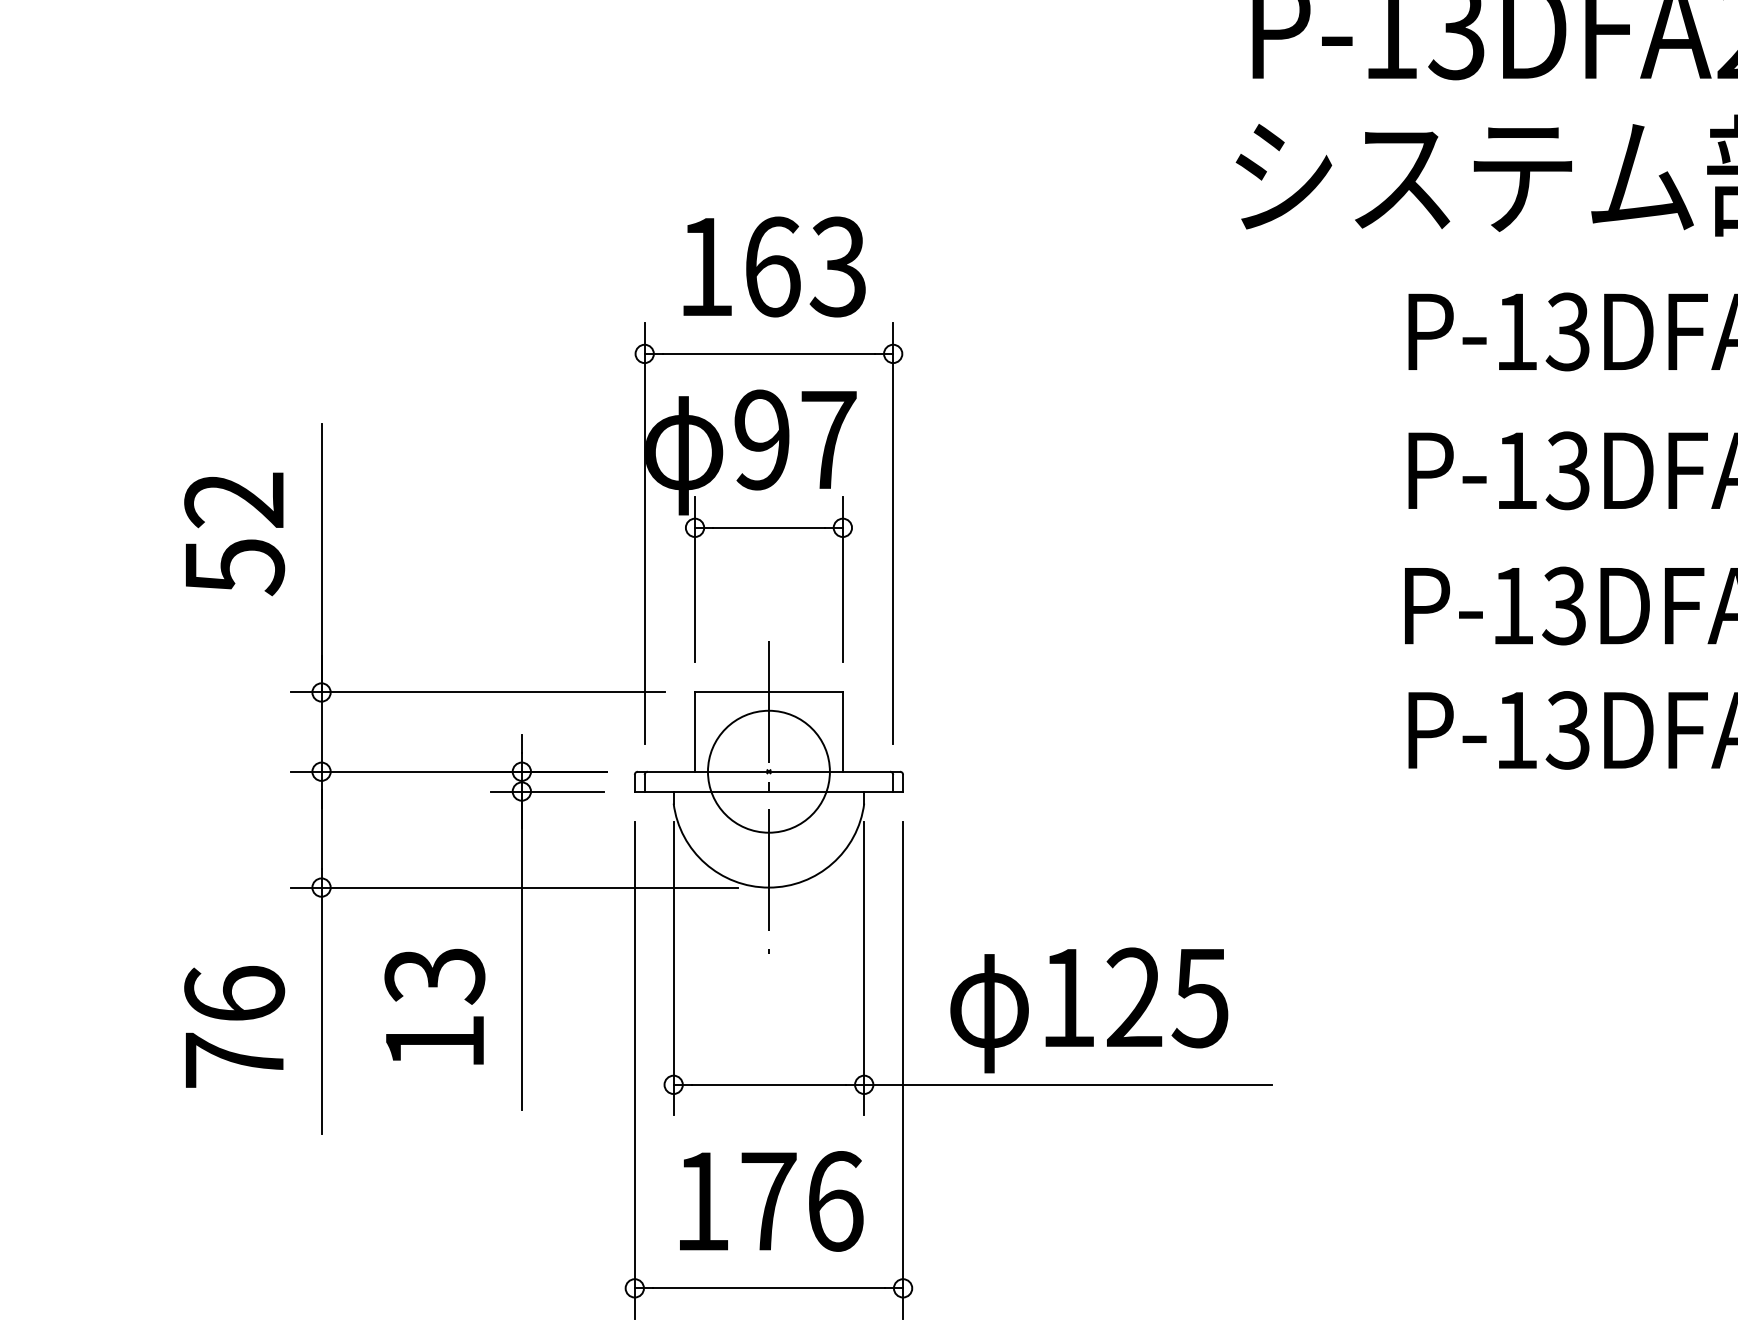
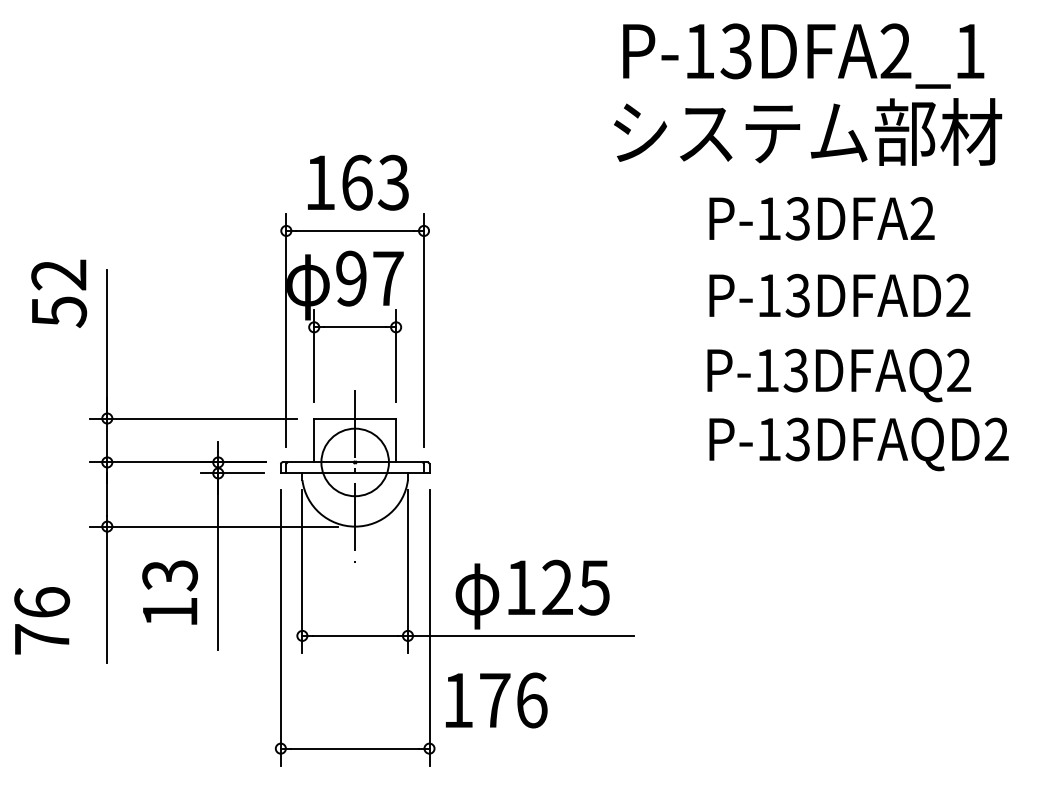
text: (235, 533) -> (59, 293), moved
text: (235, 1026) -> (42, 620), moved
text: (771, 1201) -> (496, 700), moved

